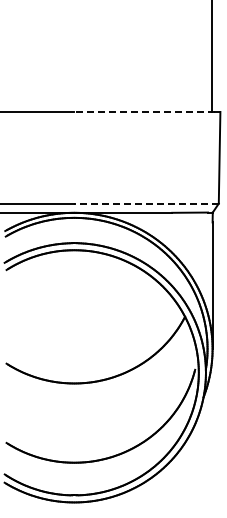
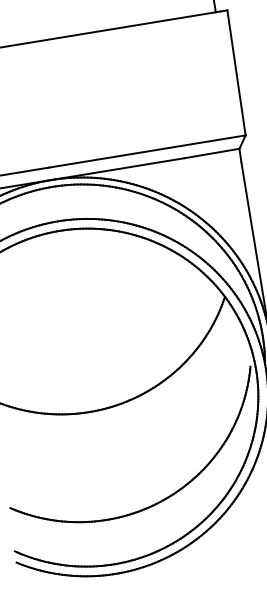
line: (144, 111) -> (124, 26), dashed -> solid
line: (146, 203) -> (147, 151), dashed -> solid

